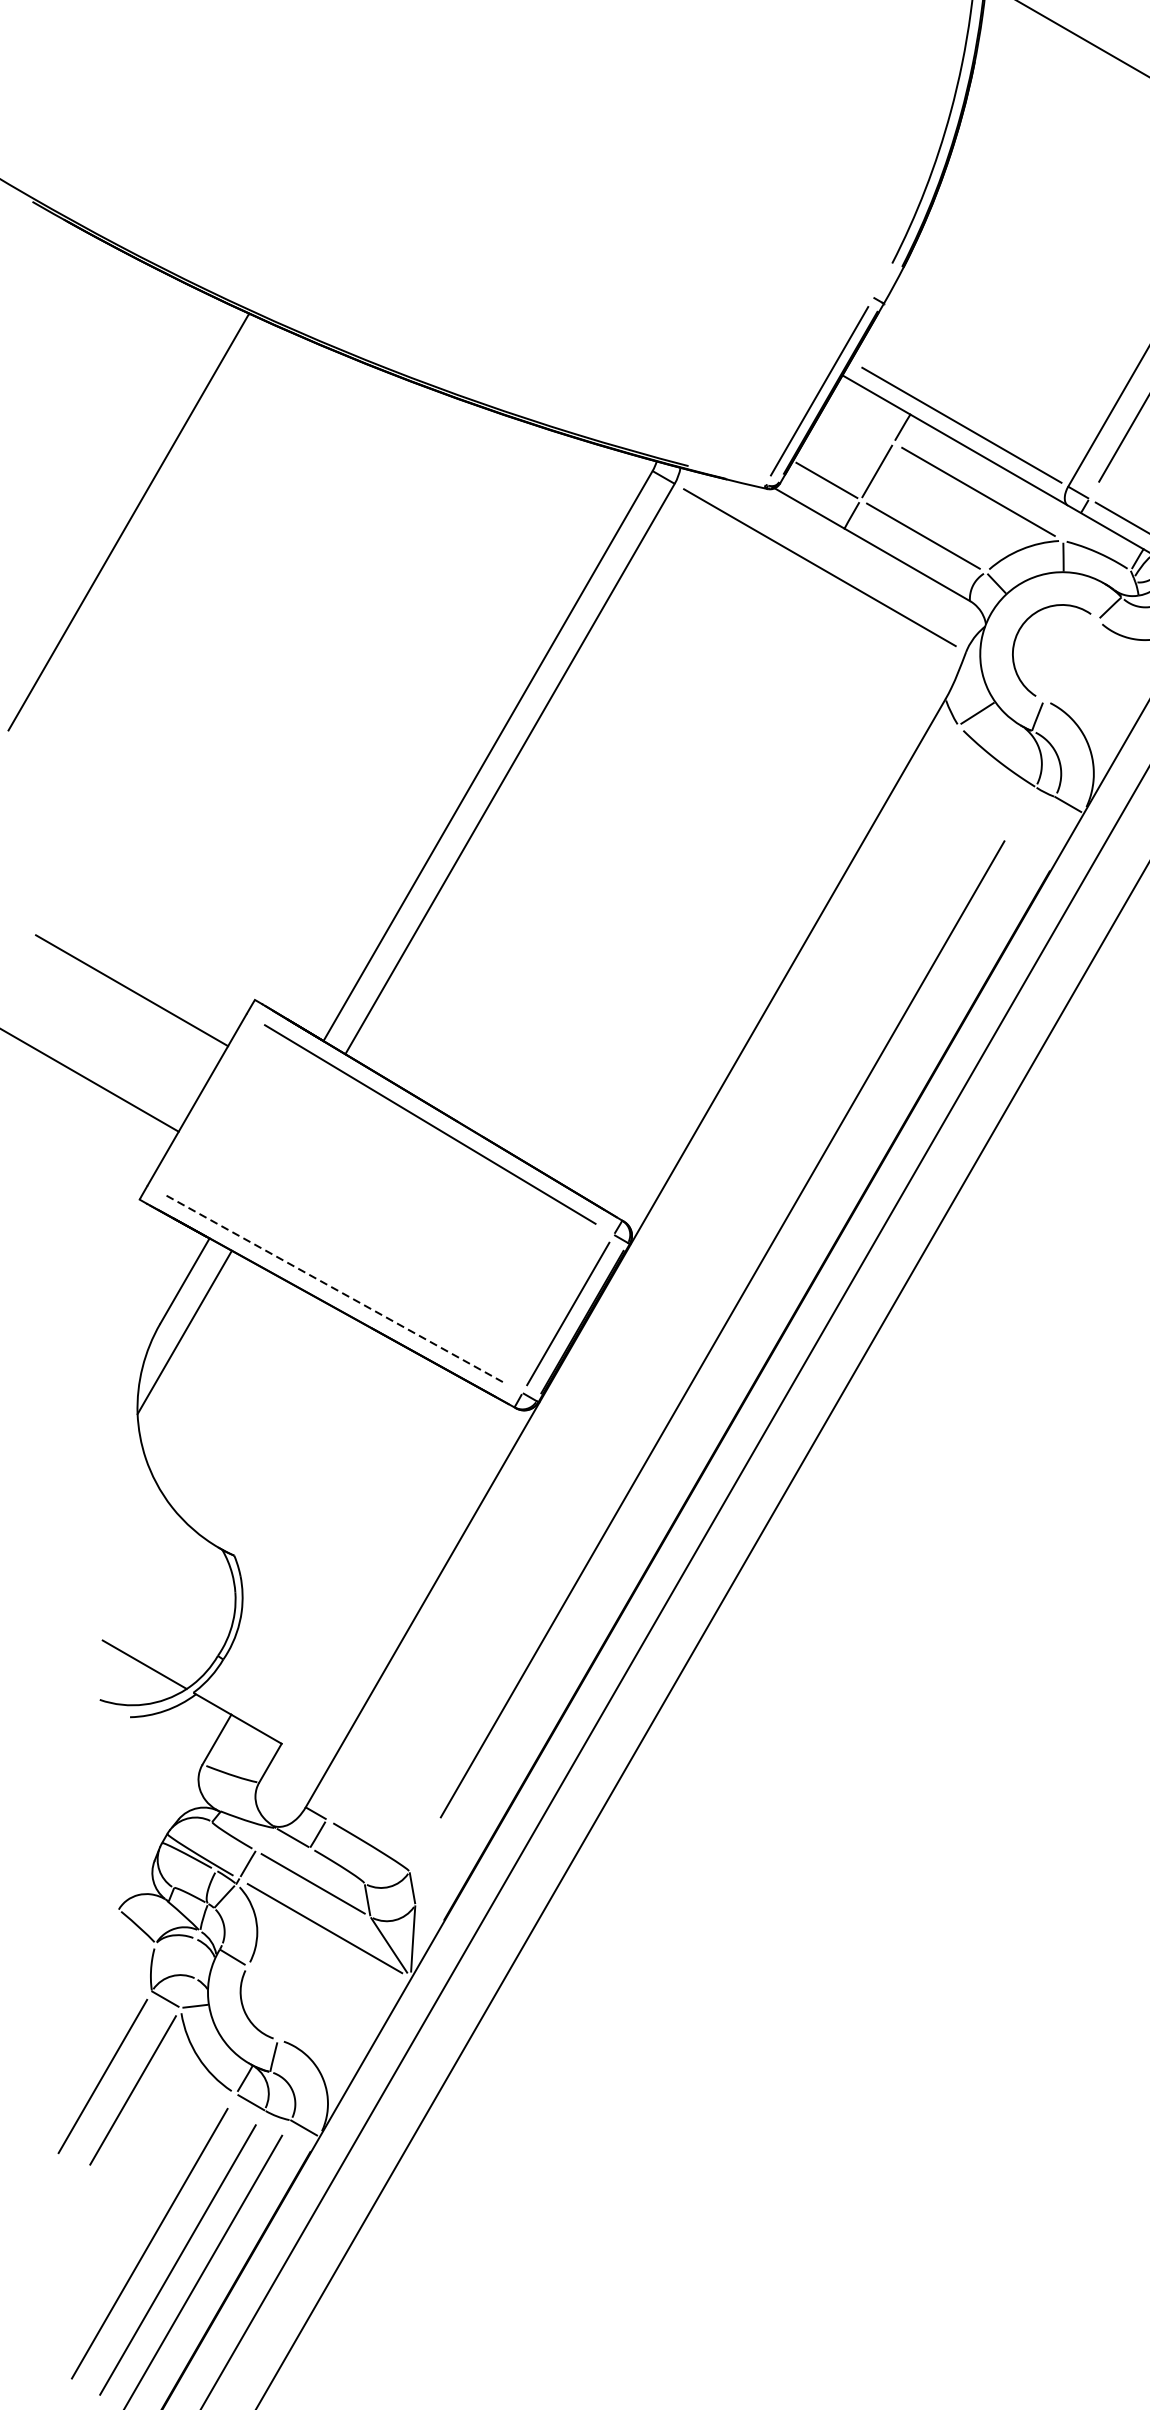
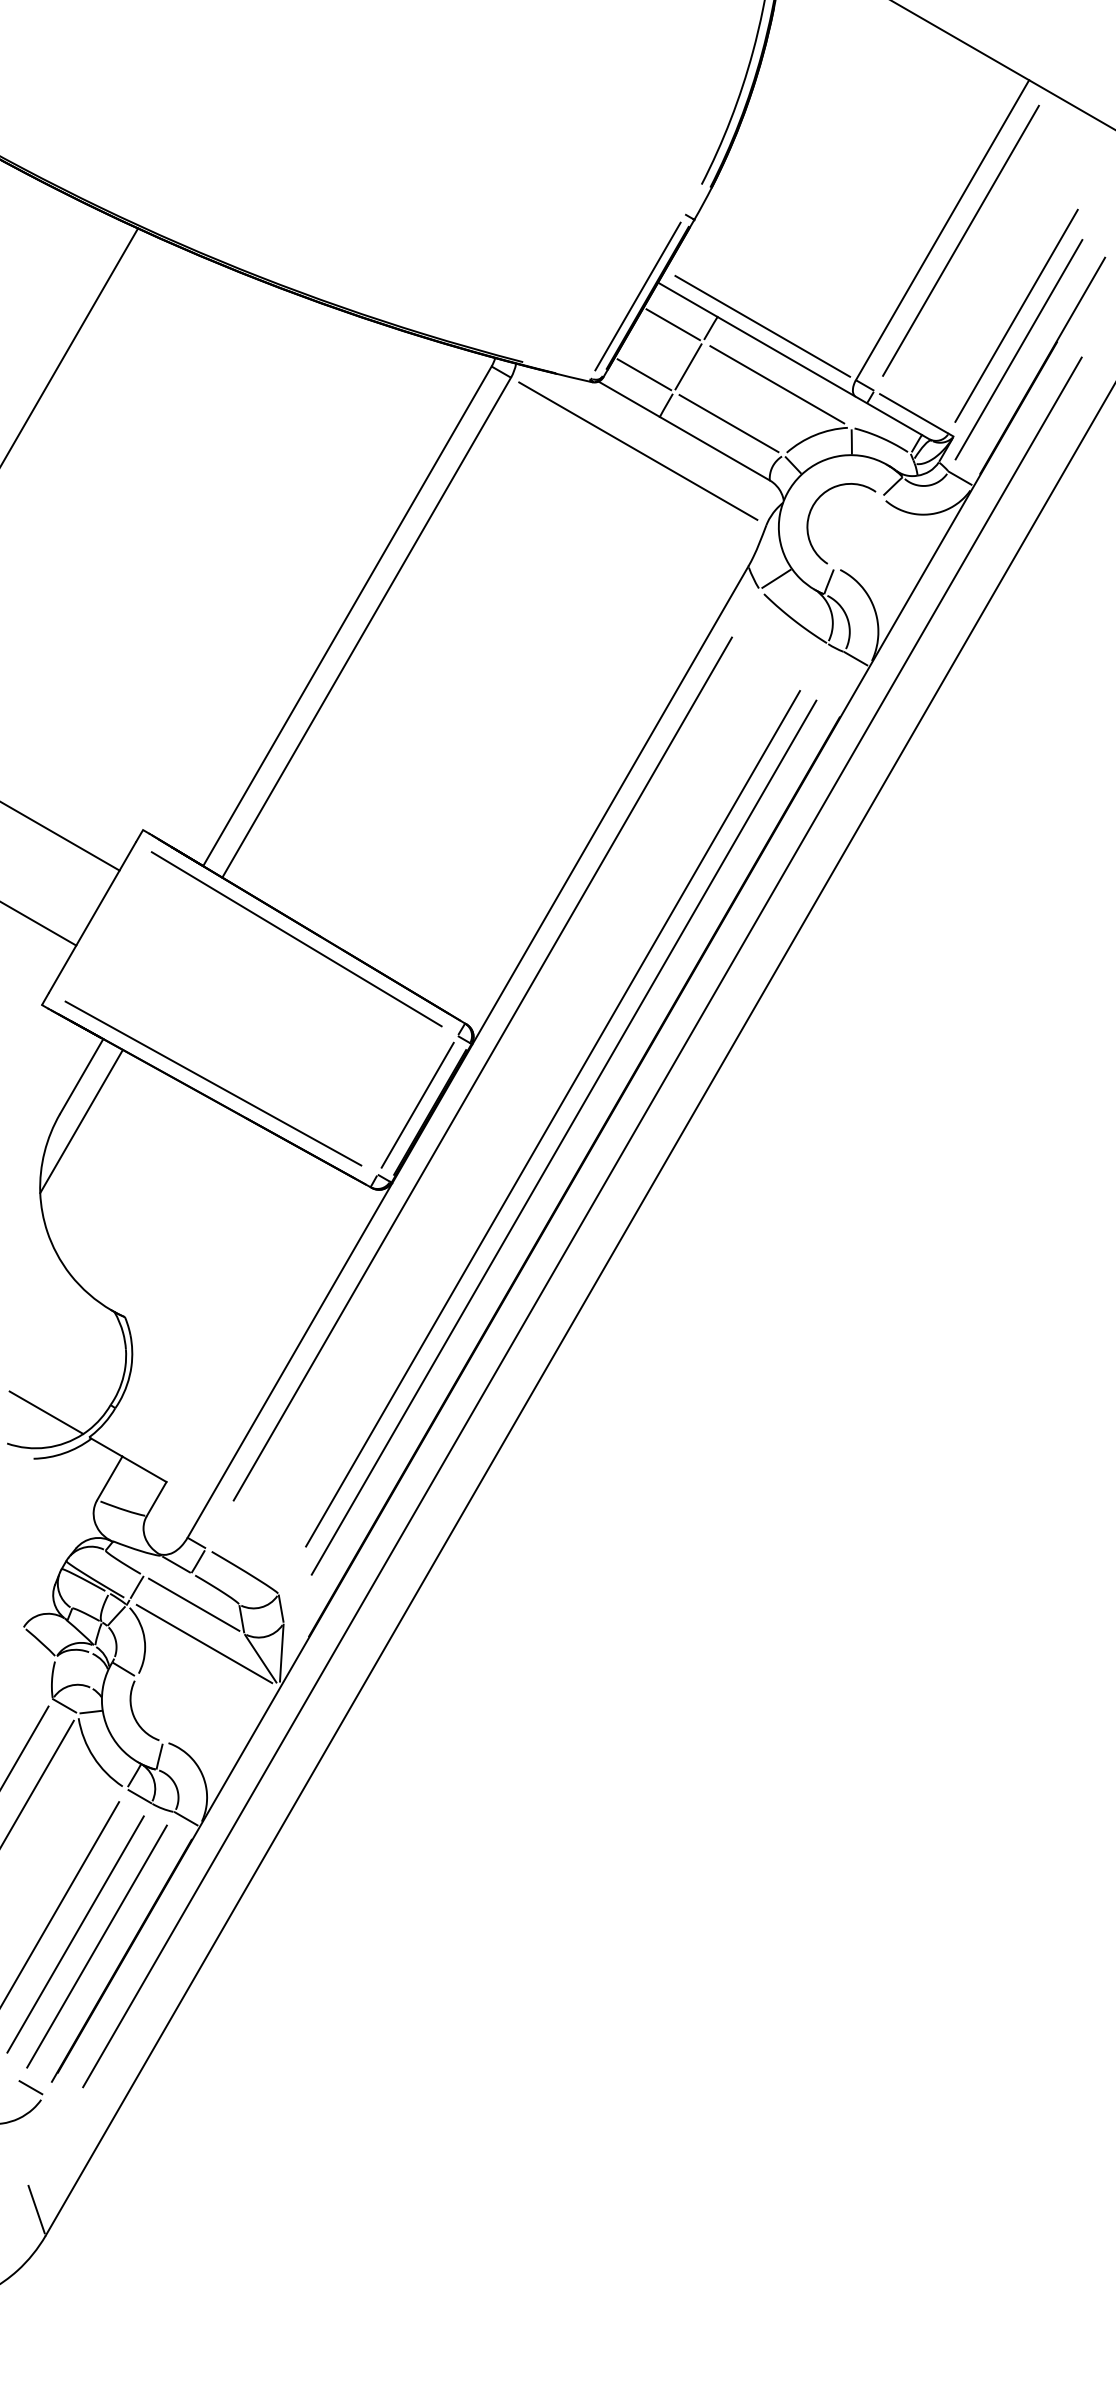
line: (858, 423) -> (672, 324), added
line: (642, 1271) -> (482, 1068), added
line: (335, 1289) -> (213, 1083), dashed -> solid
line: (734, 1350) -> (563, 1137), added

